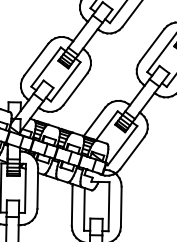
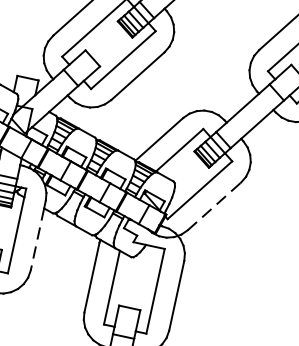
line: (132, 152) -> (214, 205), solid -> dashed
line: (37, 190) -> (37, 238), solid -> dashed

